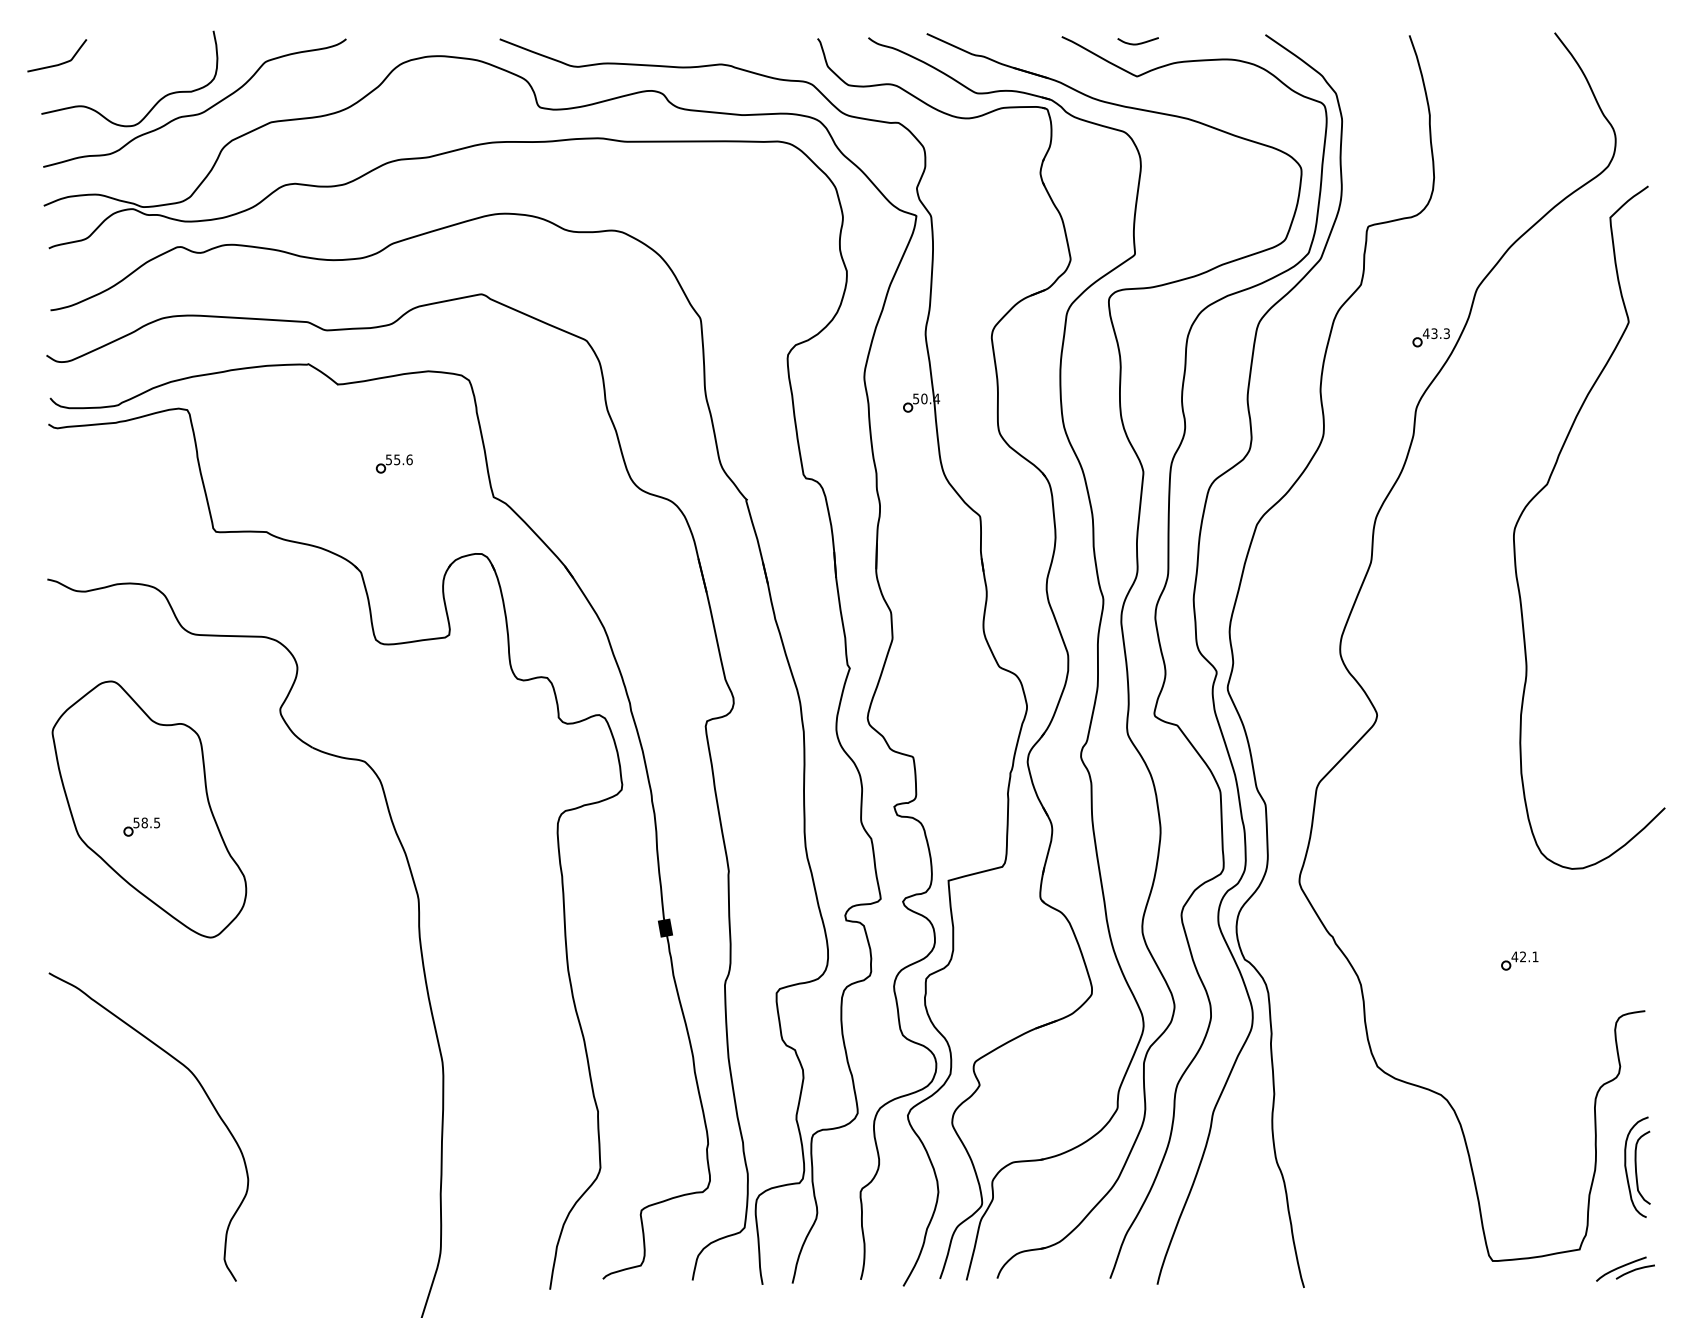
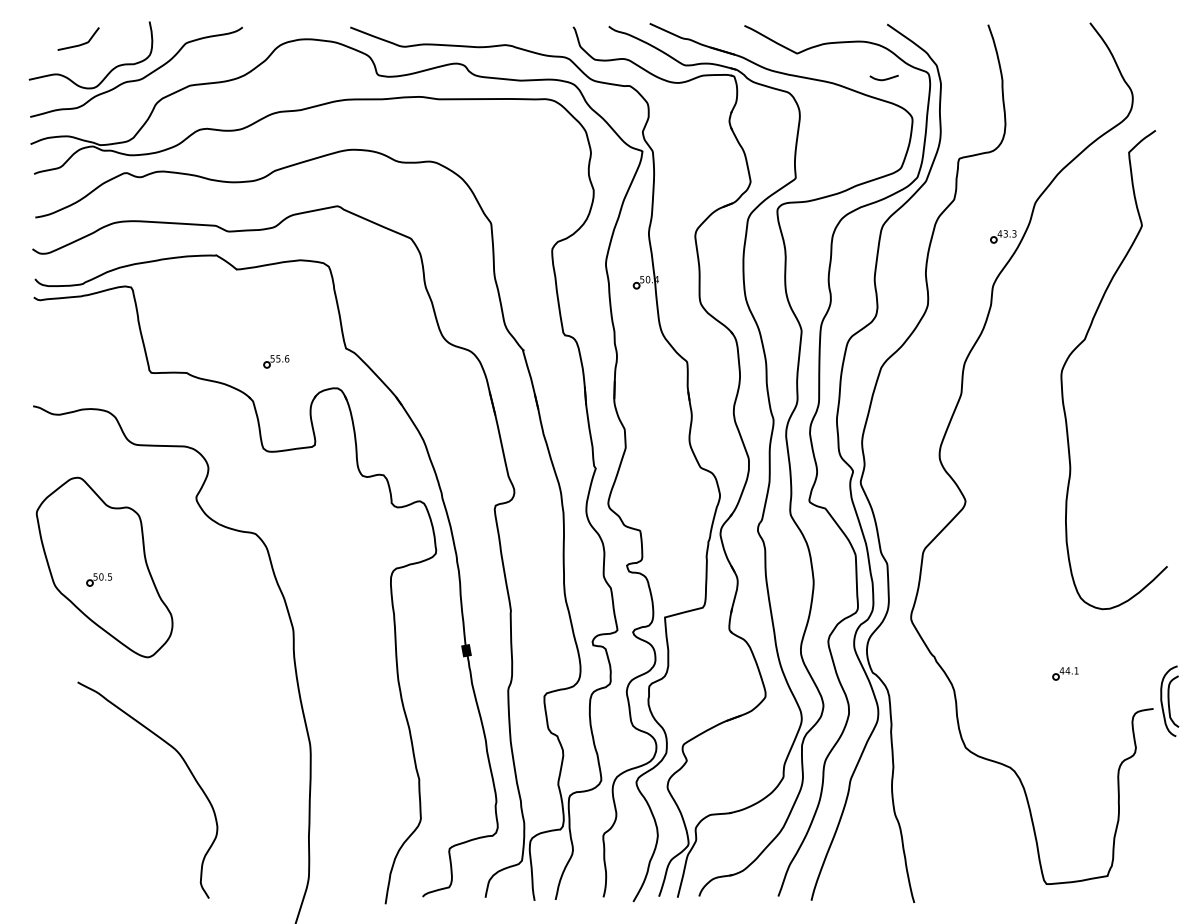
curve: (1137, 43) -> (883, 79), moved
curve: (59, 63) -> (80, 44), moved
part: (393, 463) -> (275, 361), moved
text: (144, 822) -> (101, 576), 58.5 -> 50.5
text: (1522, 956) -> (1067, 670), 42.1 -> 44.1
curve: (203, 1091) -> (186, 765), moved
part: (1637, 1166) -> (1169, 700), moved
part: (1625, 1268) -> (1139, 889), removed

